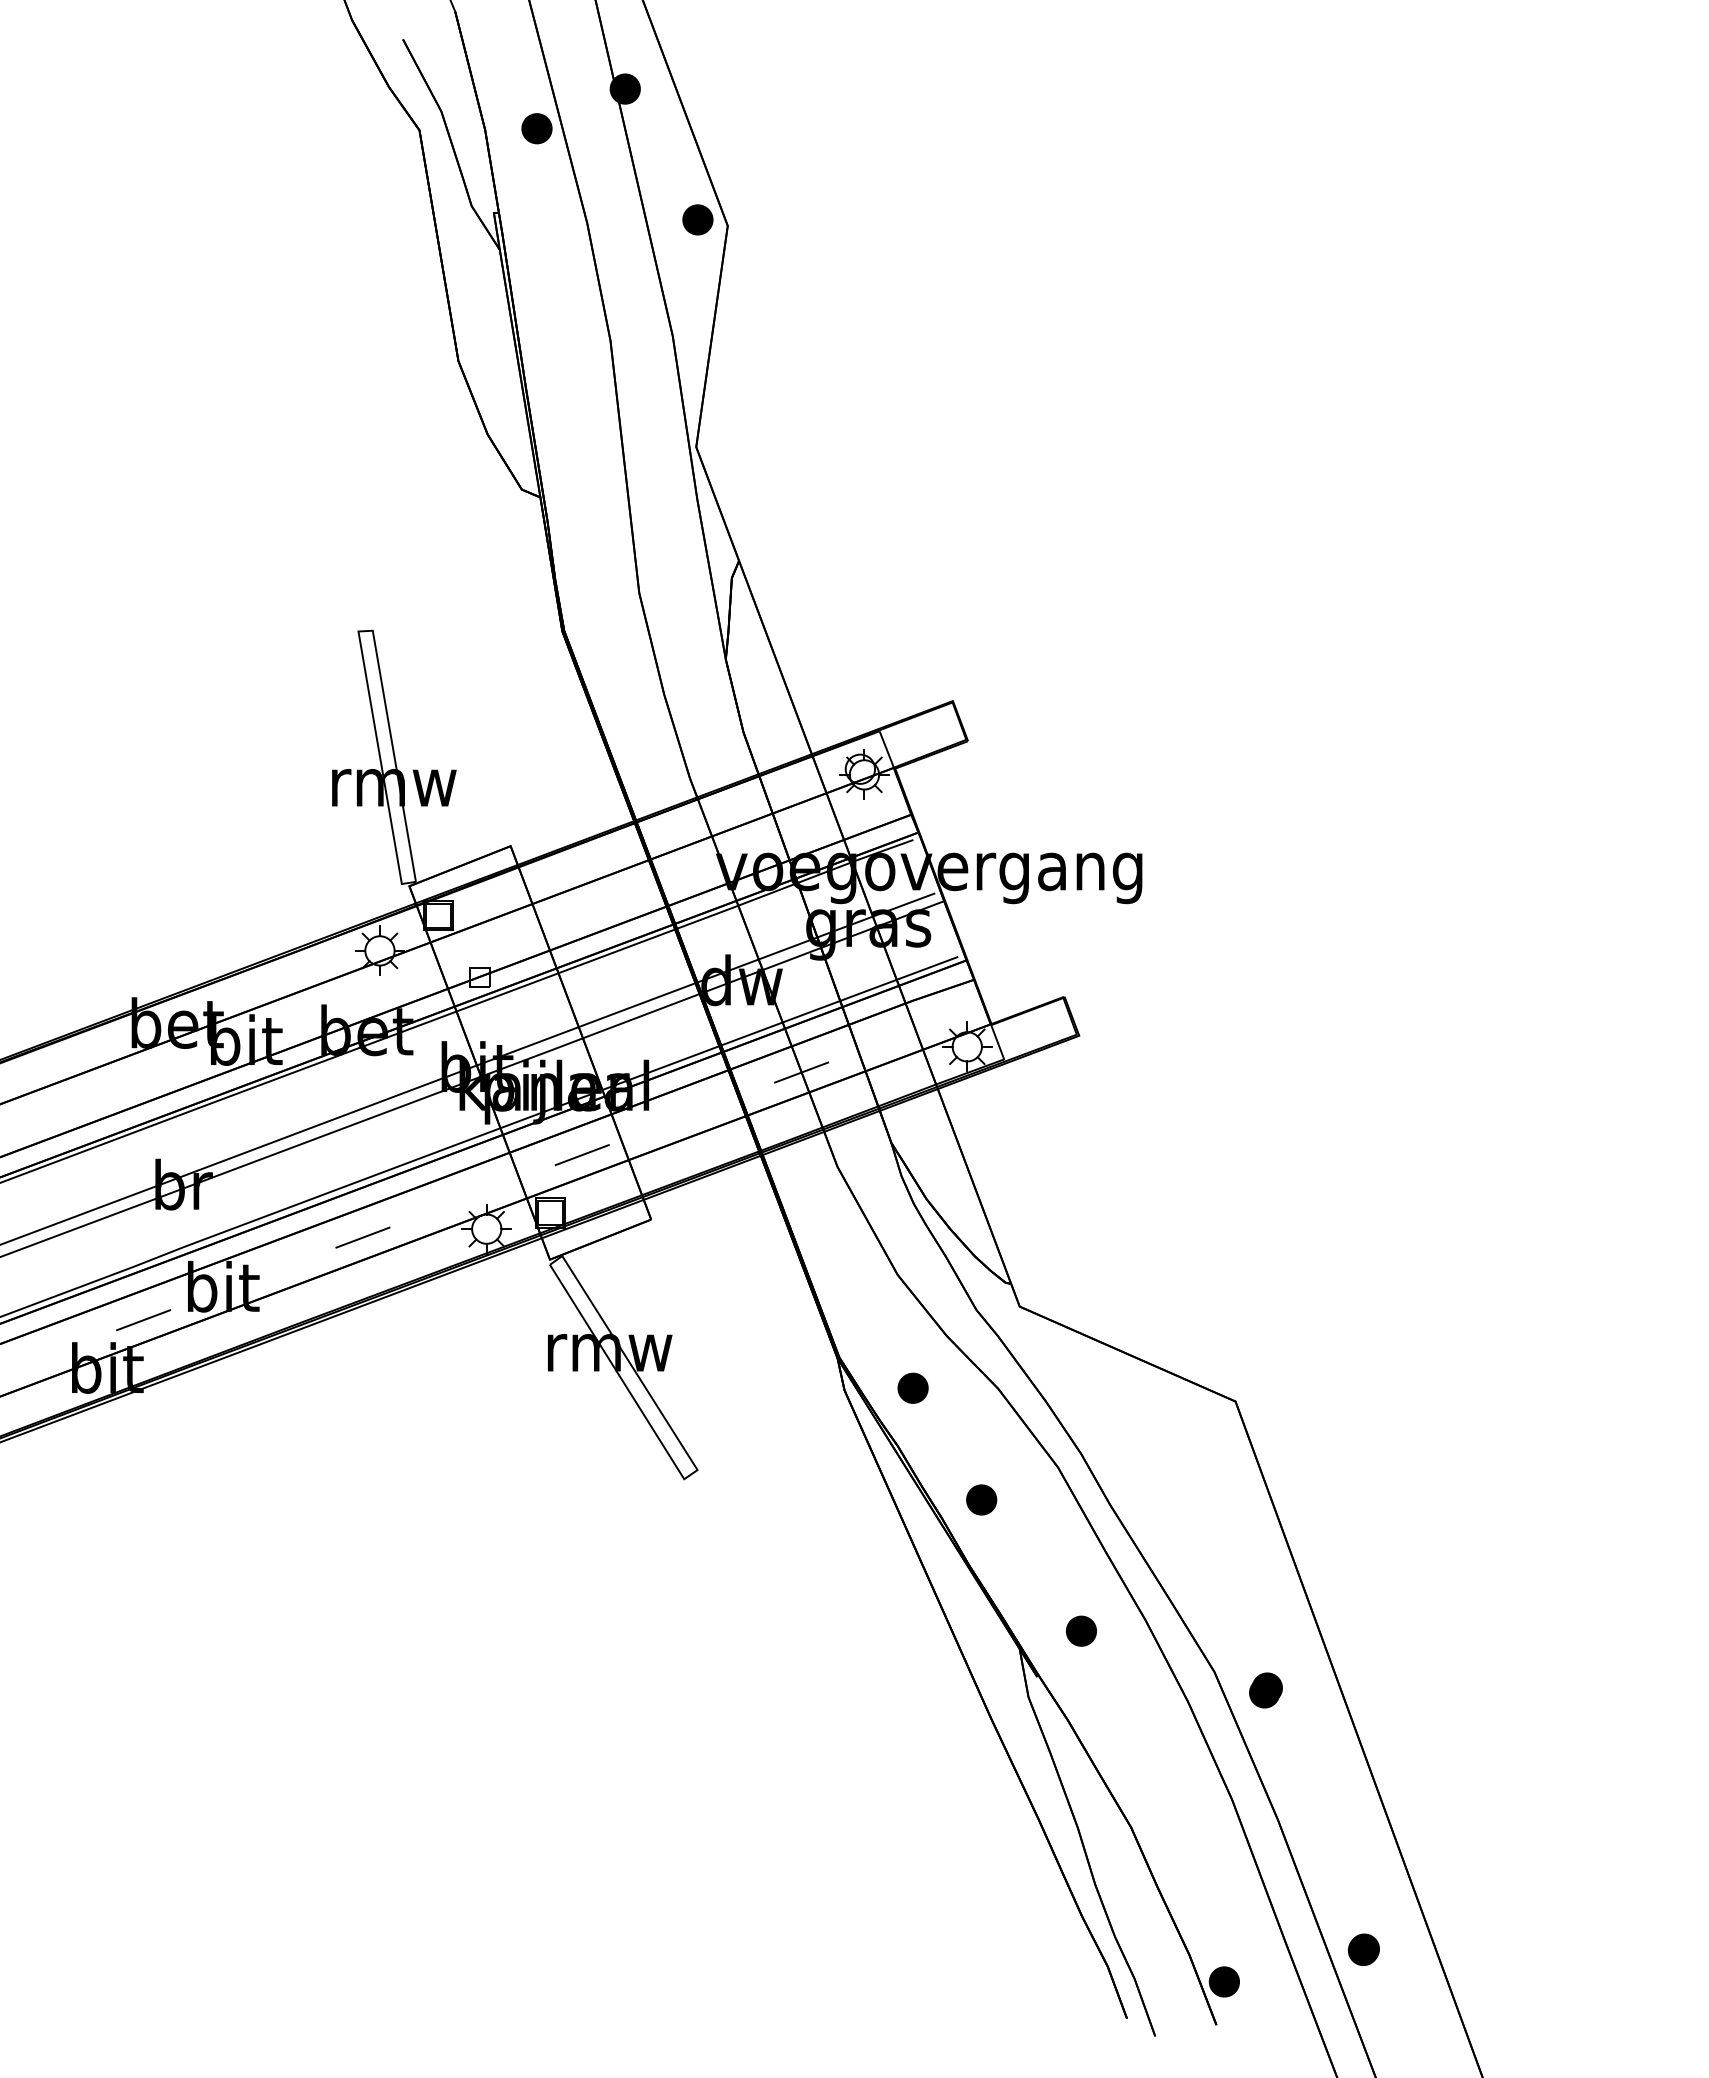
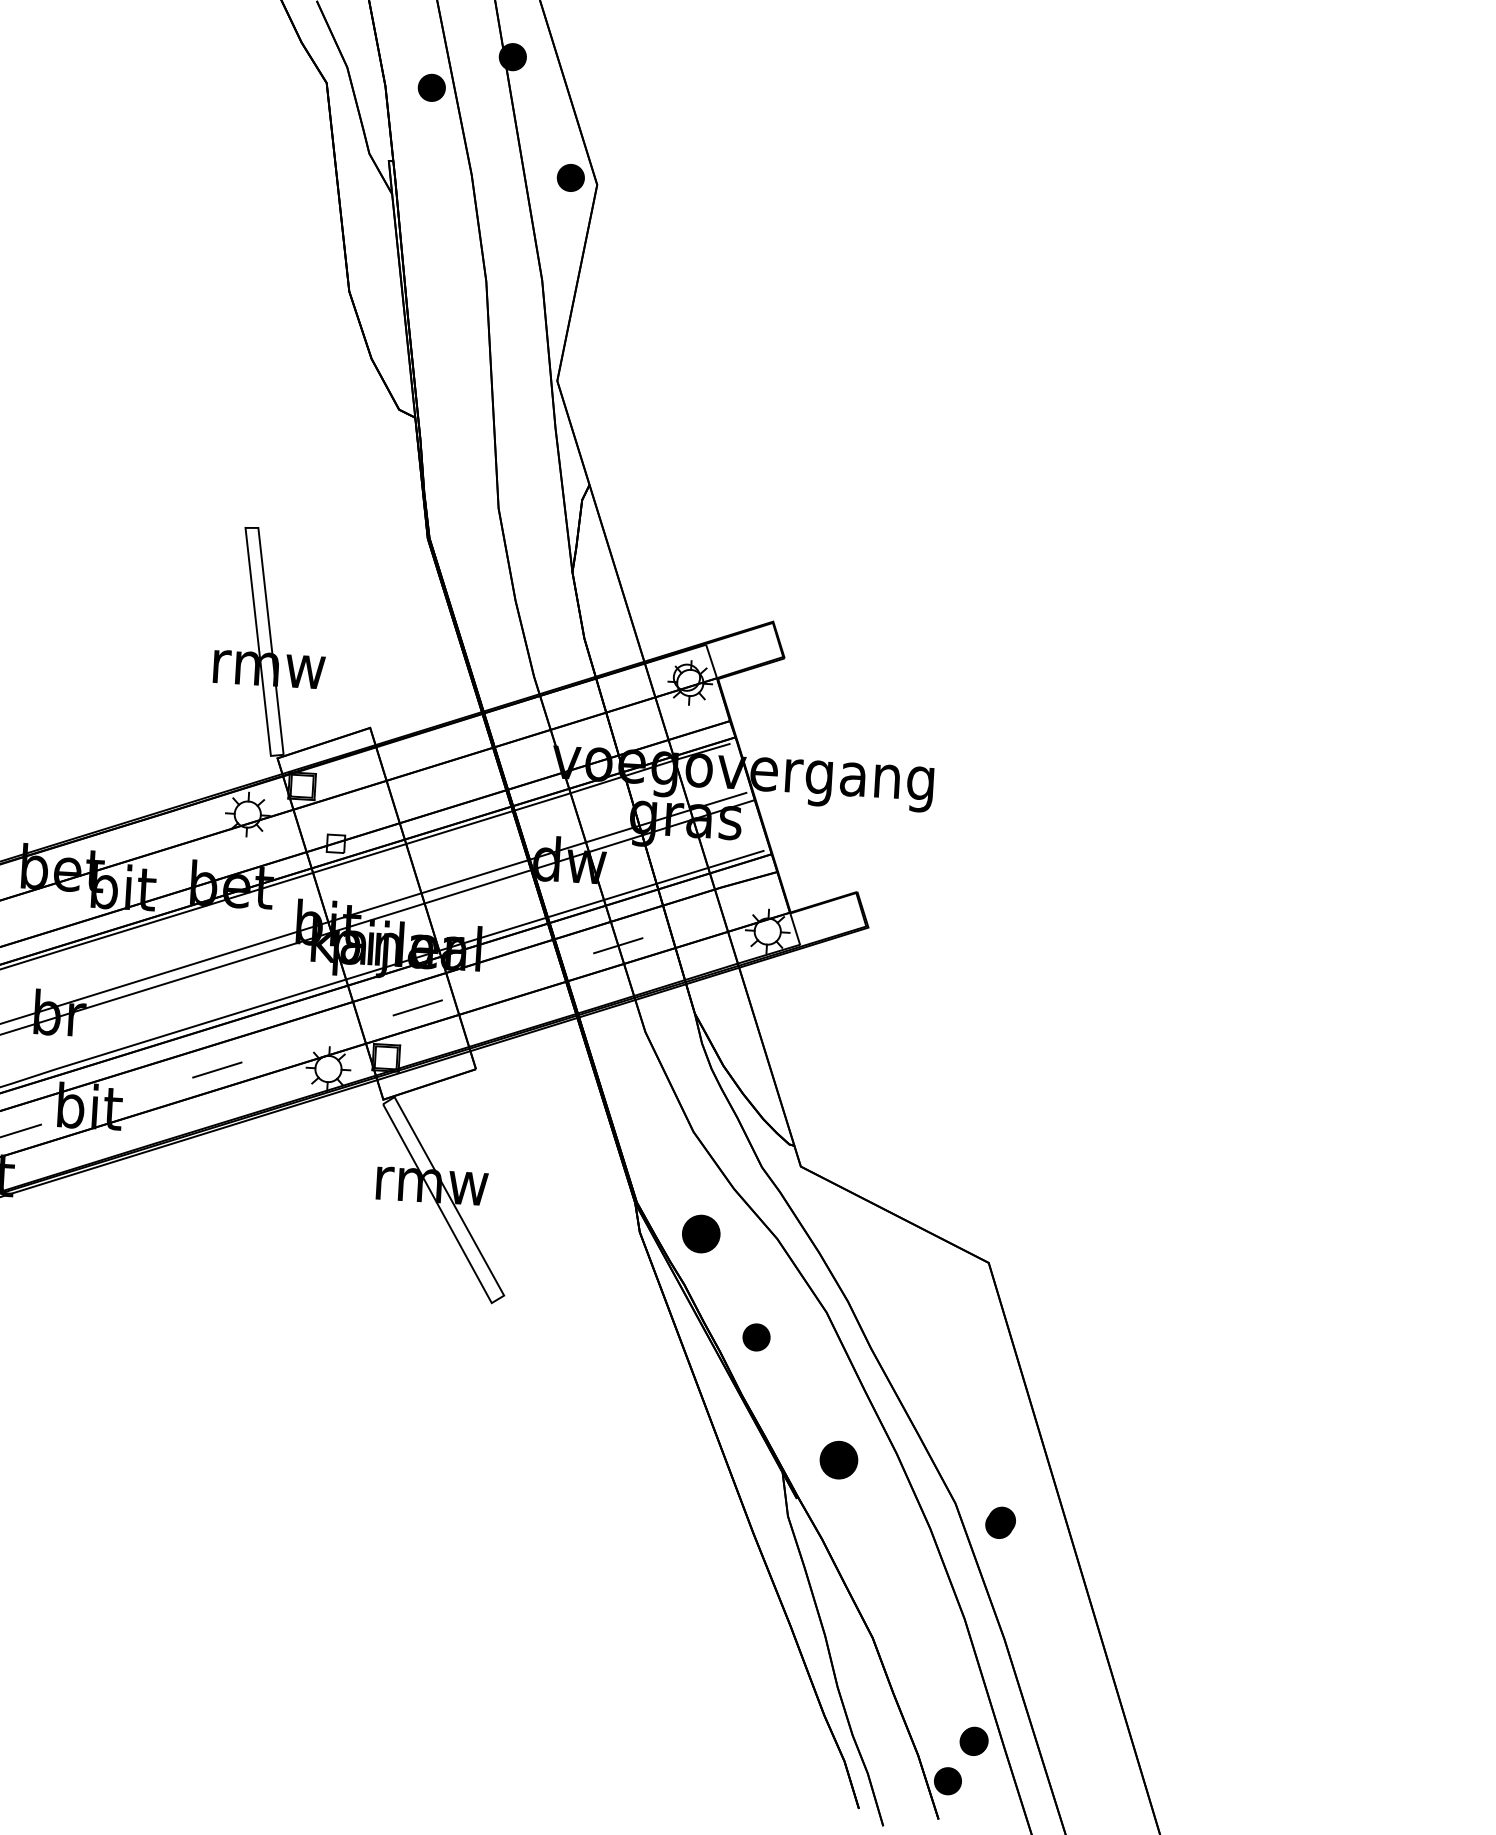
part: (912, 1387) -> (700, 1233), size x1.4
part: (1080, 1630) -> (837, 1459), size x1.4
part: (1363, 1949) -> (973, 1741), moved

